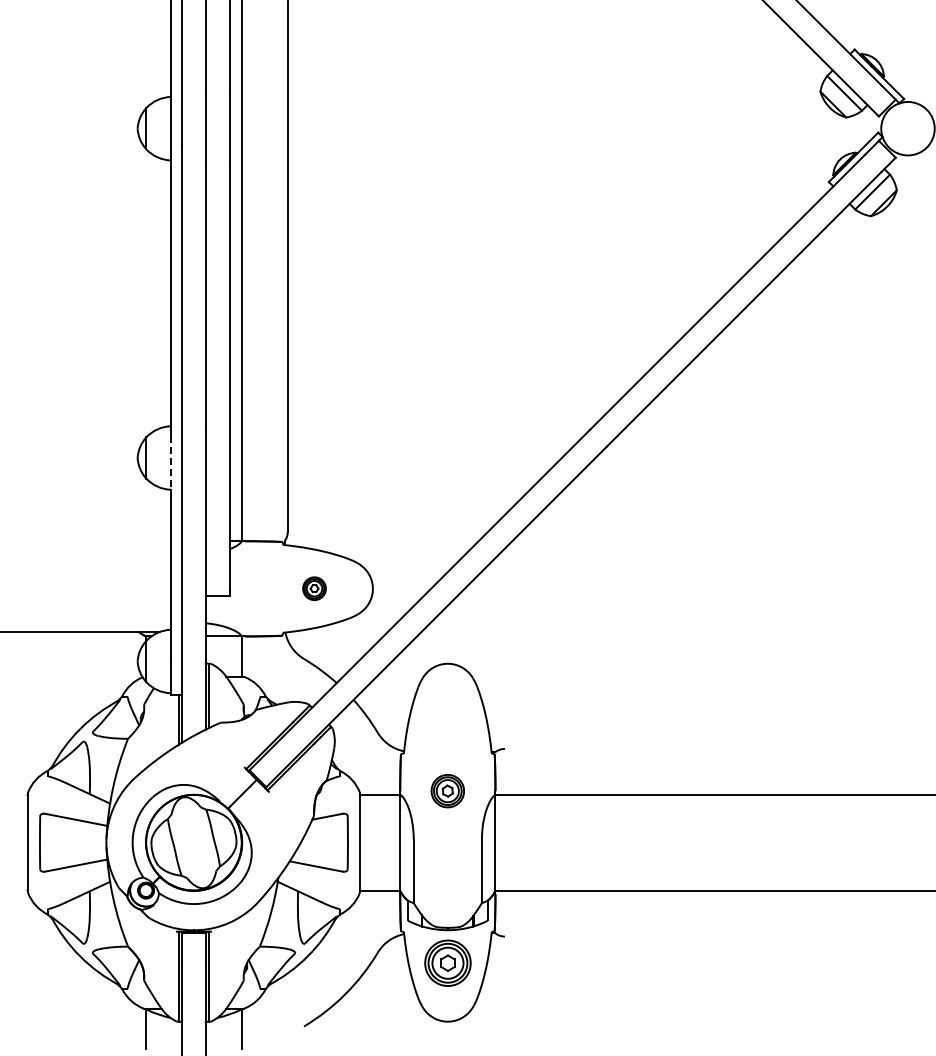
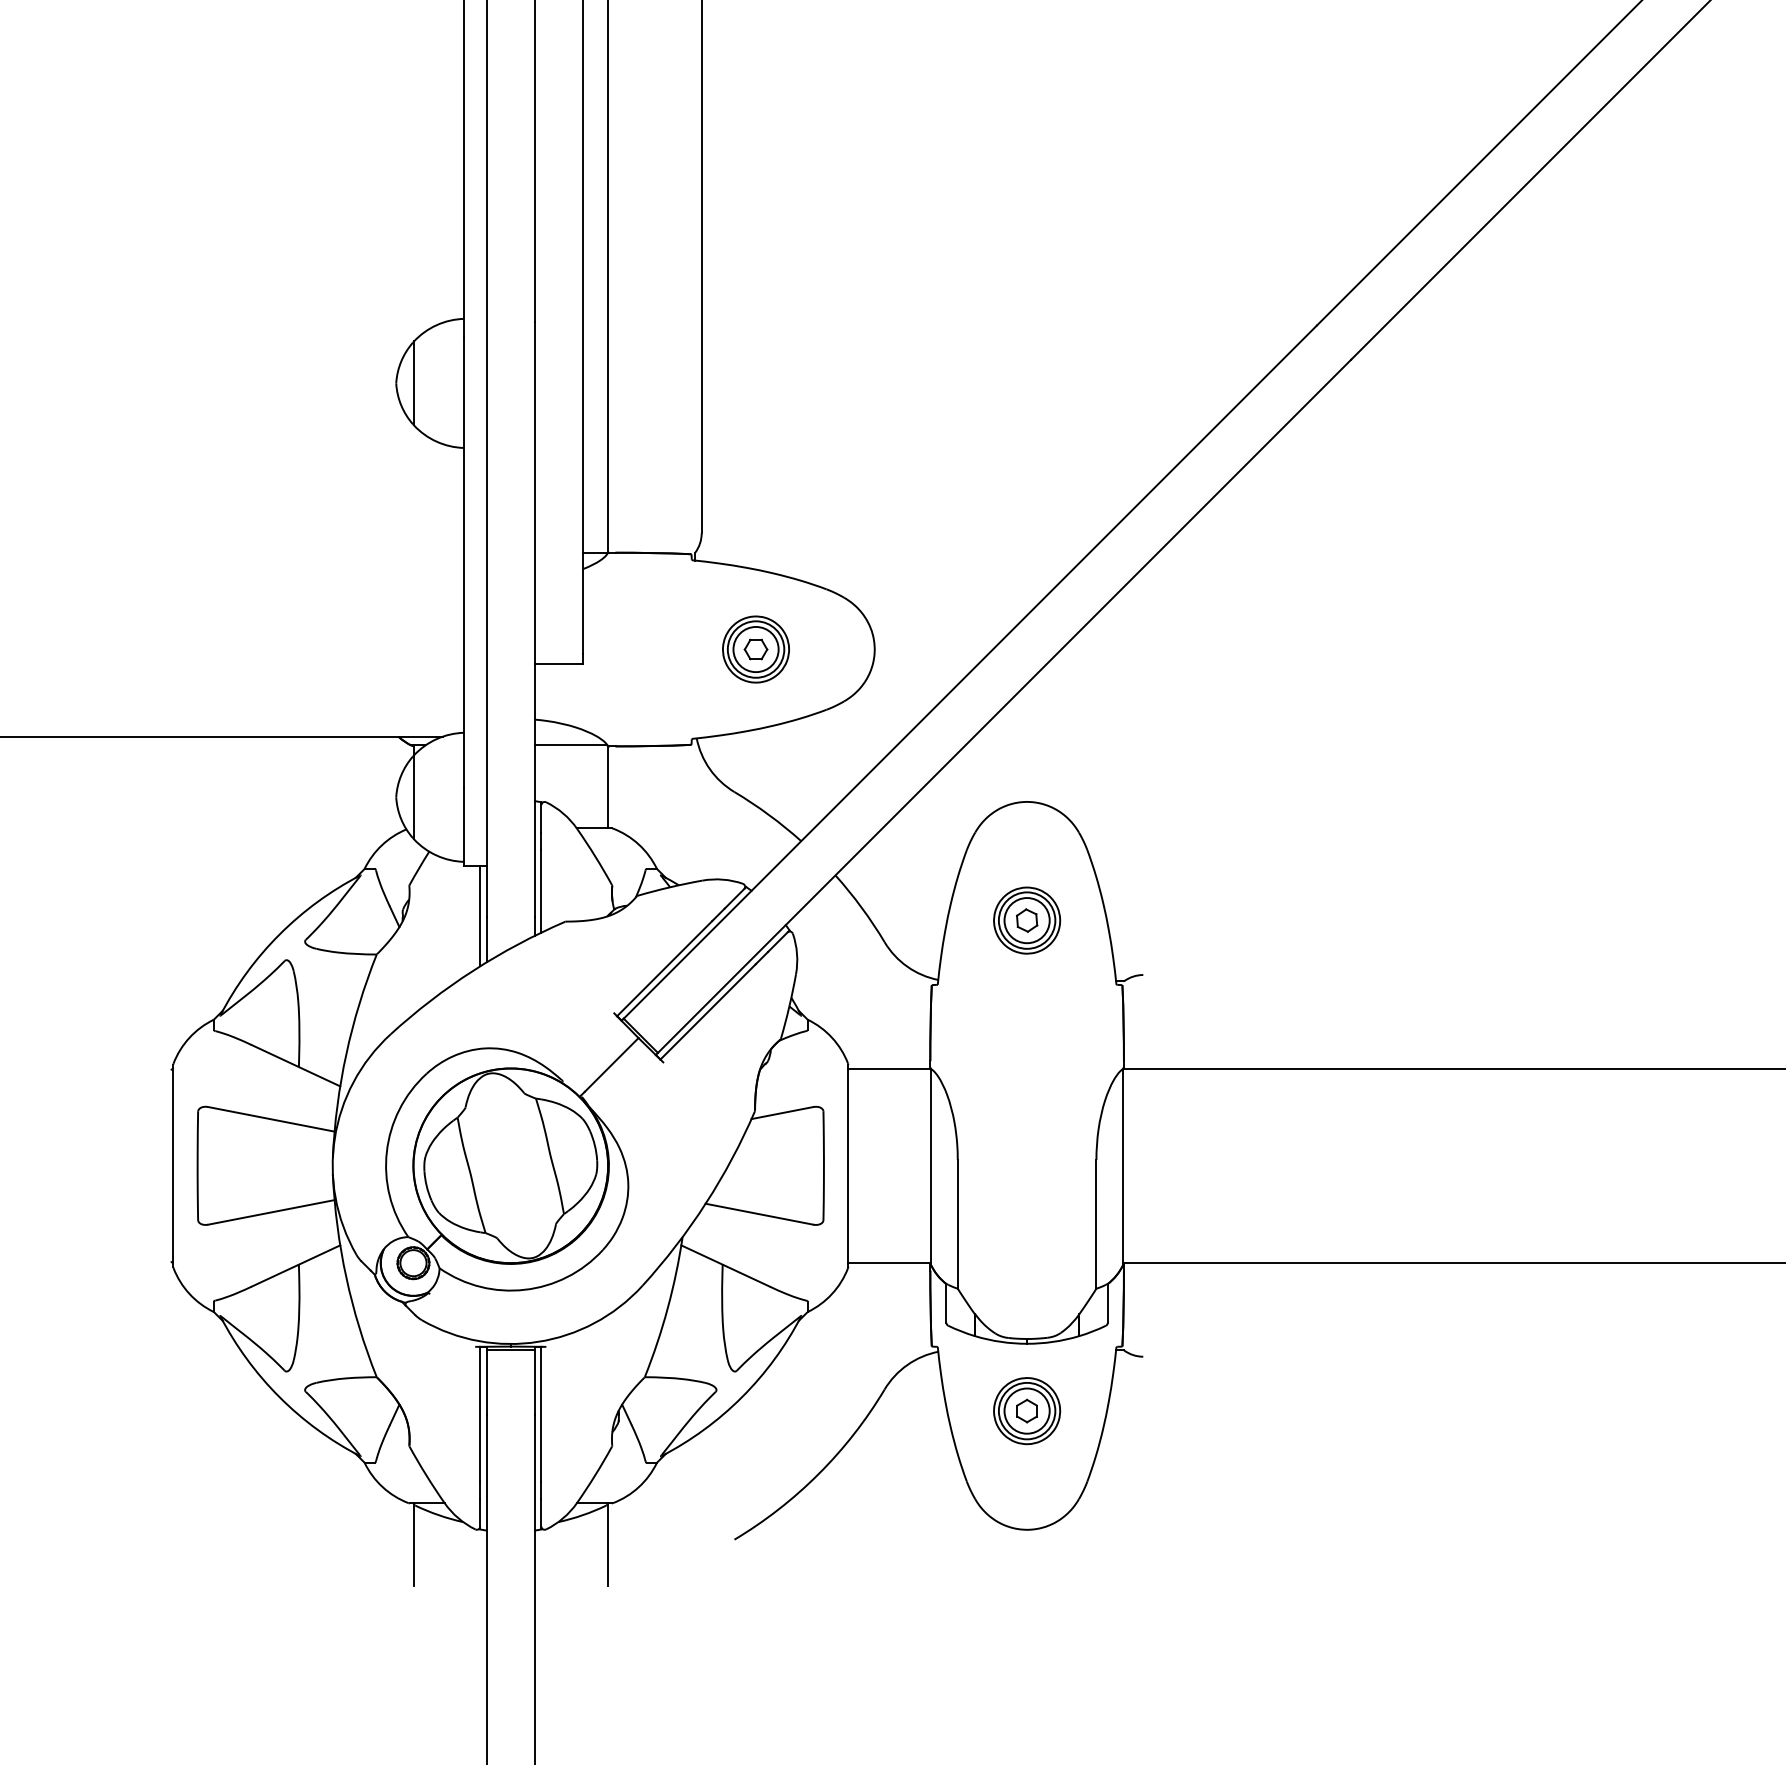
line: (170, 462) -> (463, 392), dashed -> solid
part: (314, 588) -> (755, 648), size x1.43
part: (447, 791) -> (1026, 921), moved
part: (447, 963) -> (1026, 1411), size x0.71

